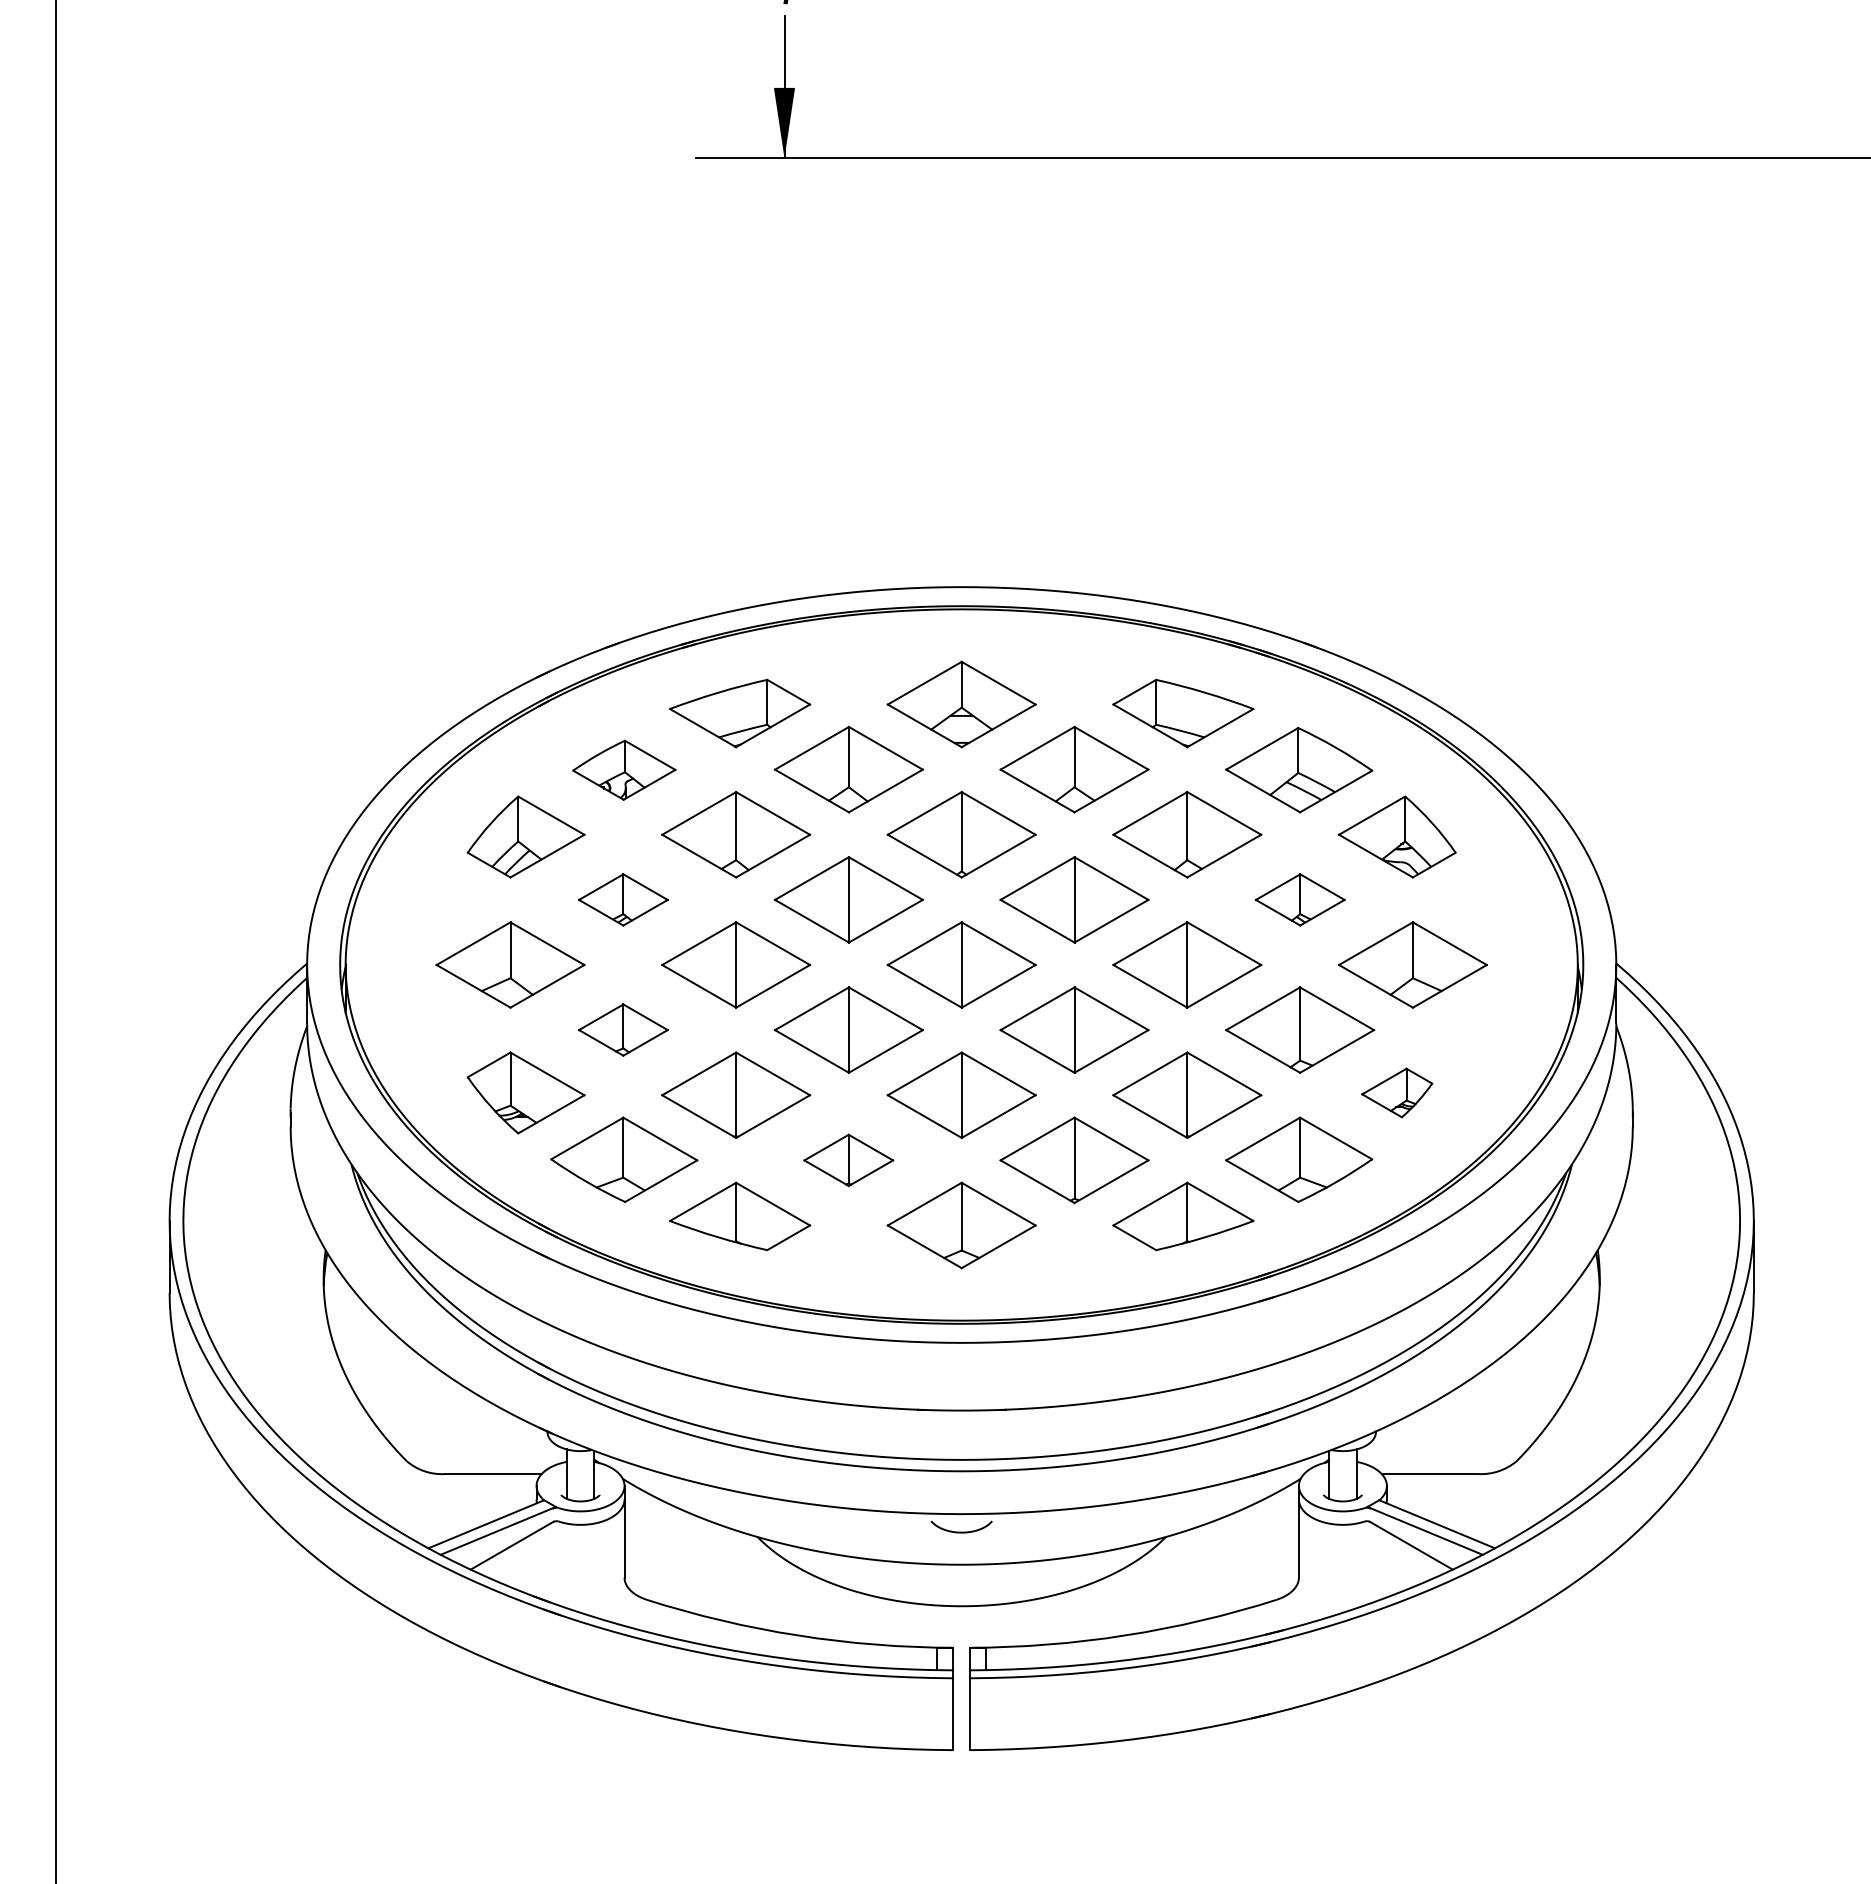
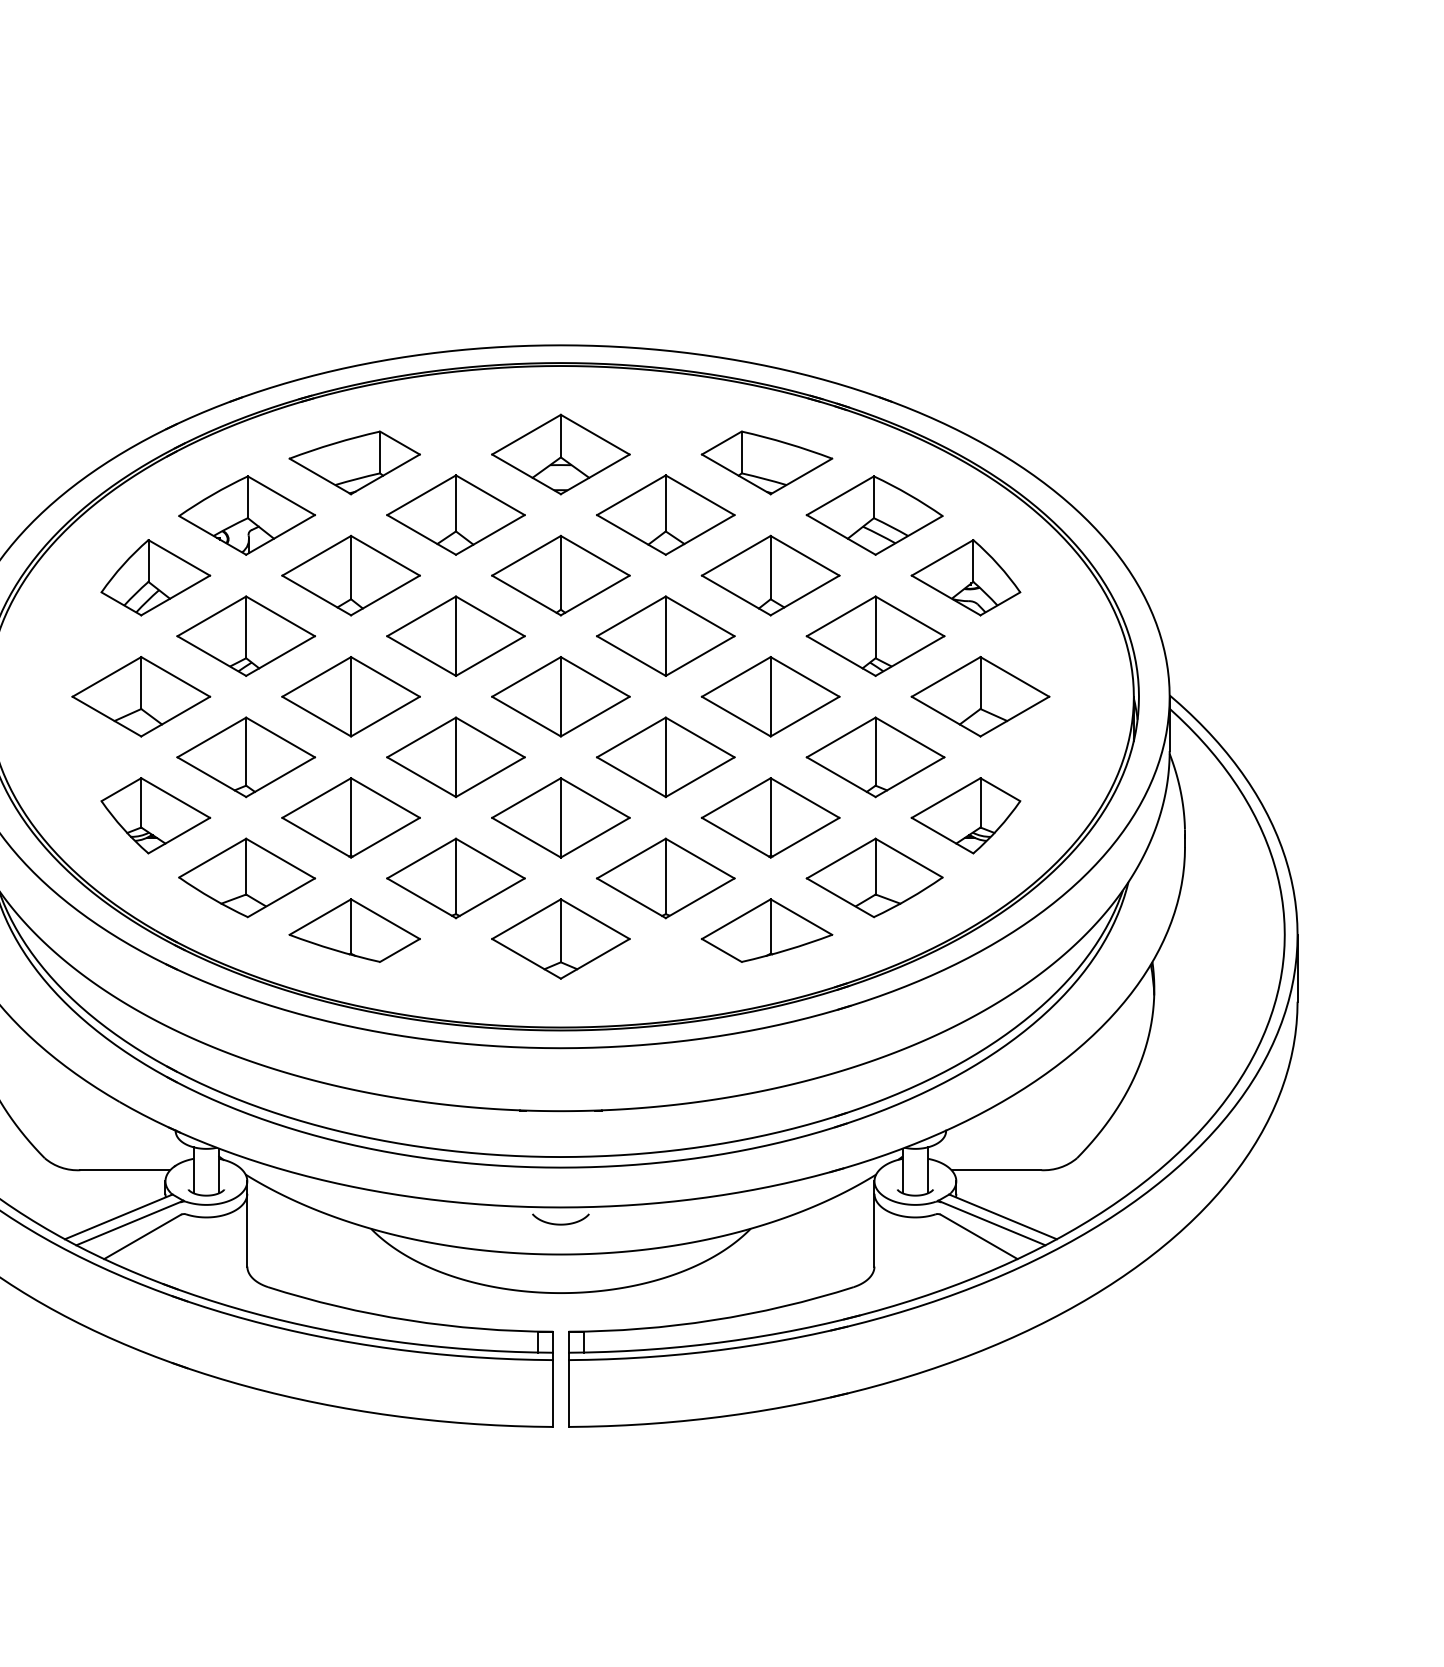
part: (624, 770) -> (247, 515), size x1.43
part: (623, 899) -> (246, 635), size x1.67
part: (1300, 899) -> (875, 635), size x1.67
part: (623, 1029) -> (246, 756), size x1.67
part: (1396, 1092) -> (965, 815), size x1.67
part: (848, 1160) -> (455, 878), size x1.67

